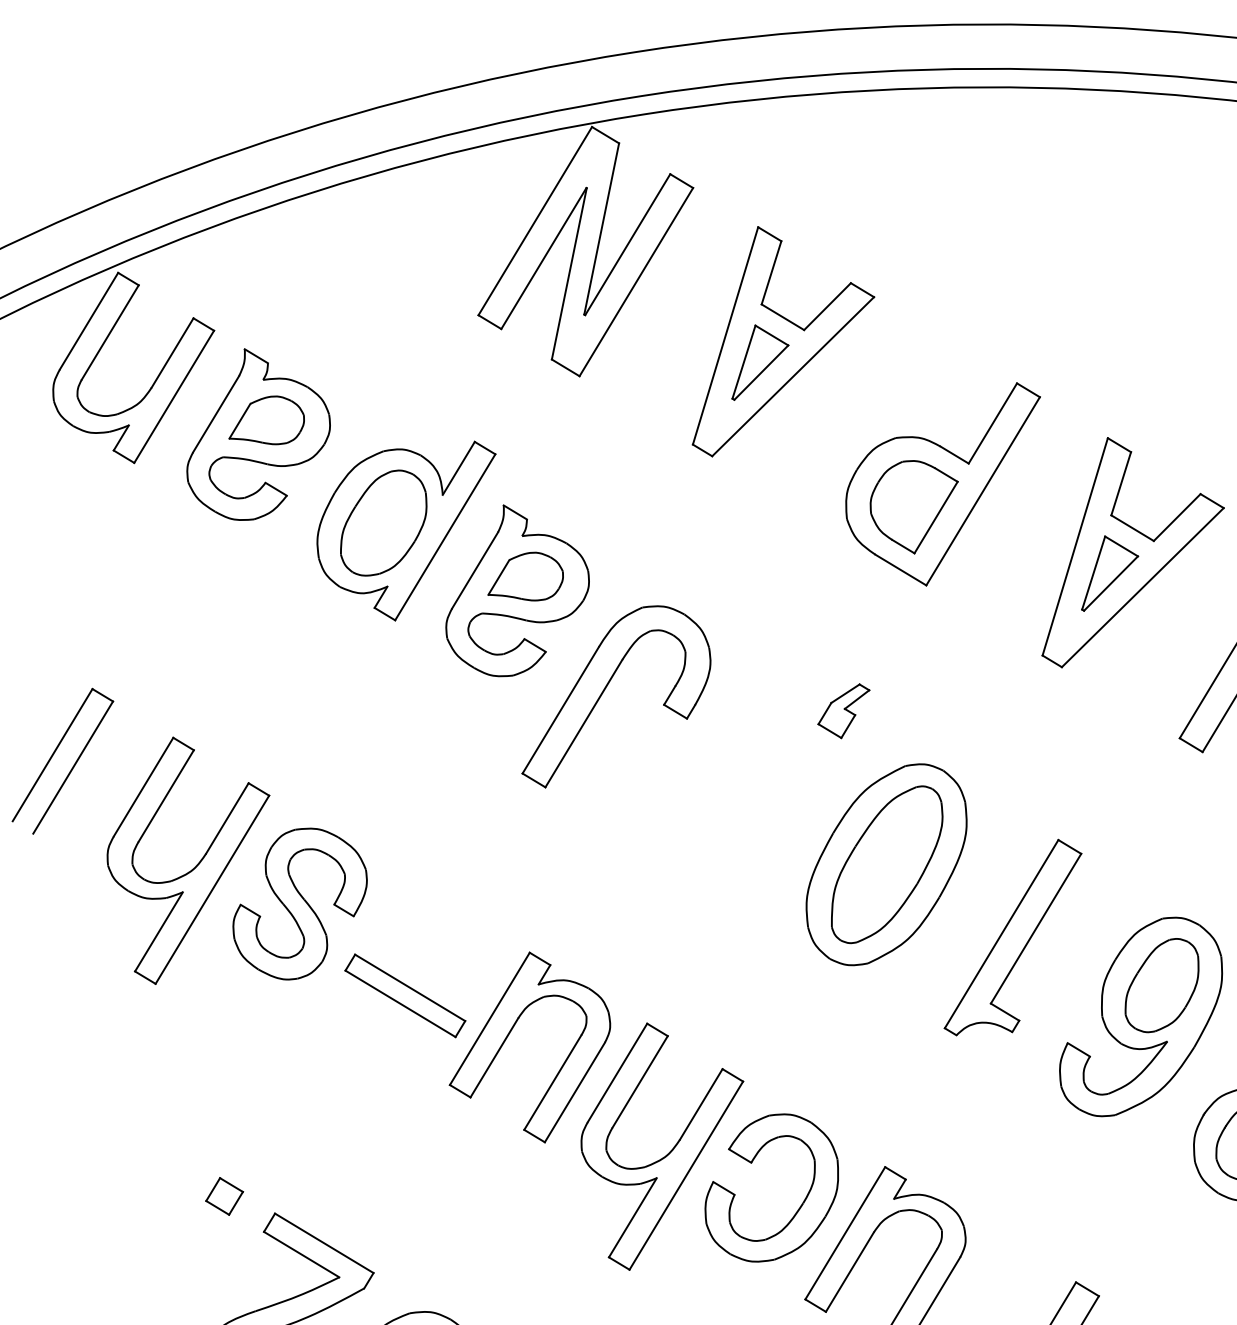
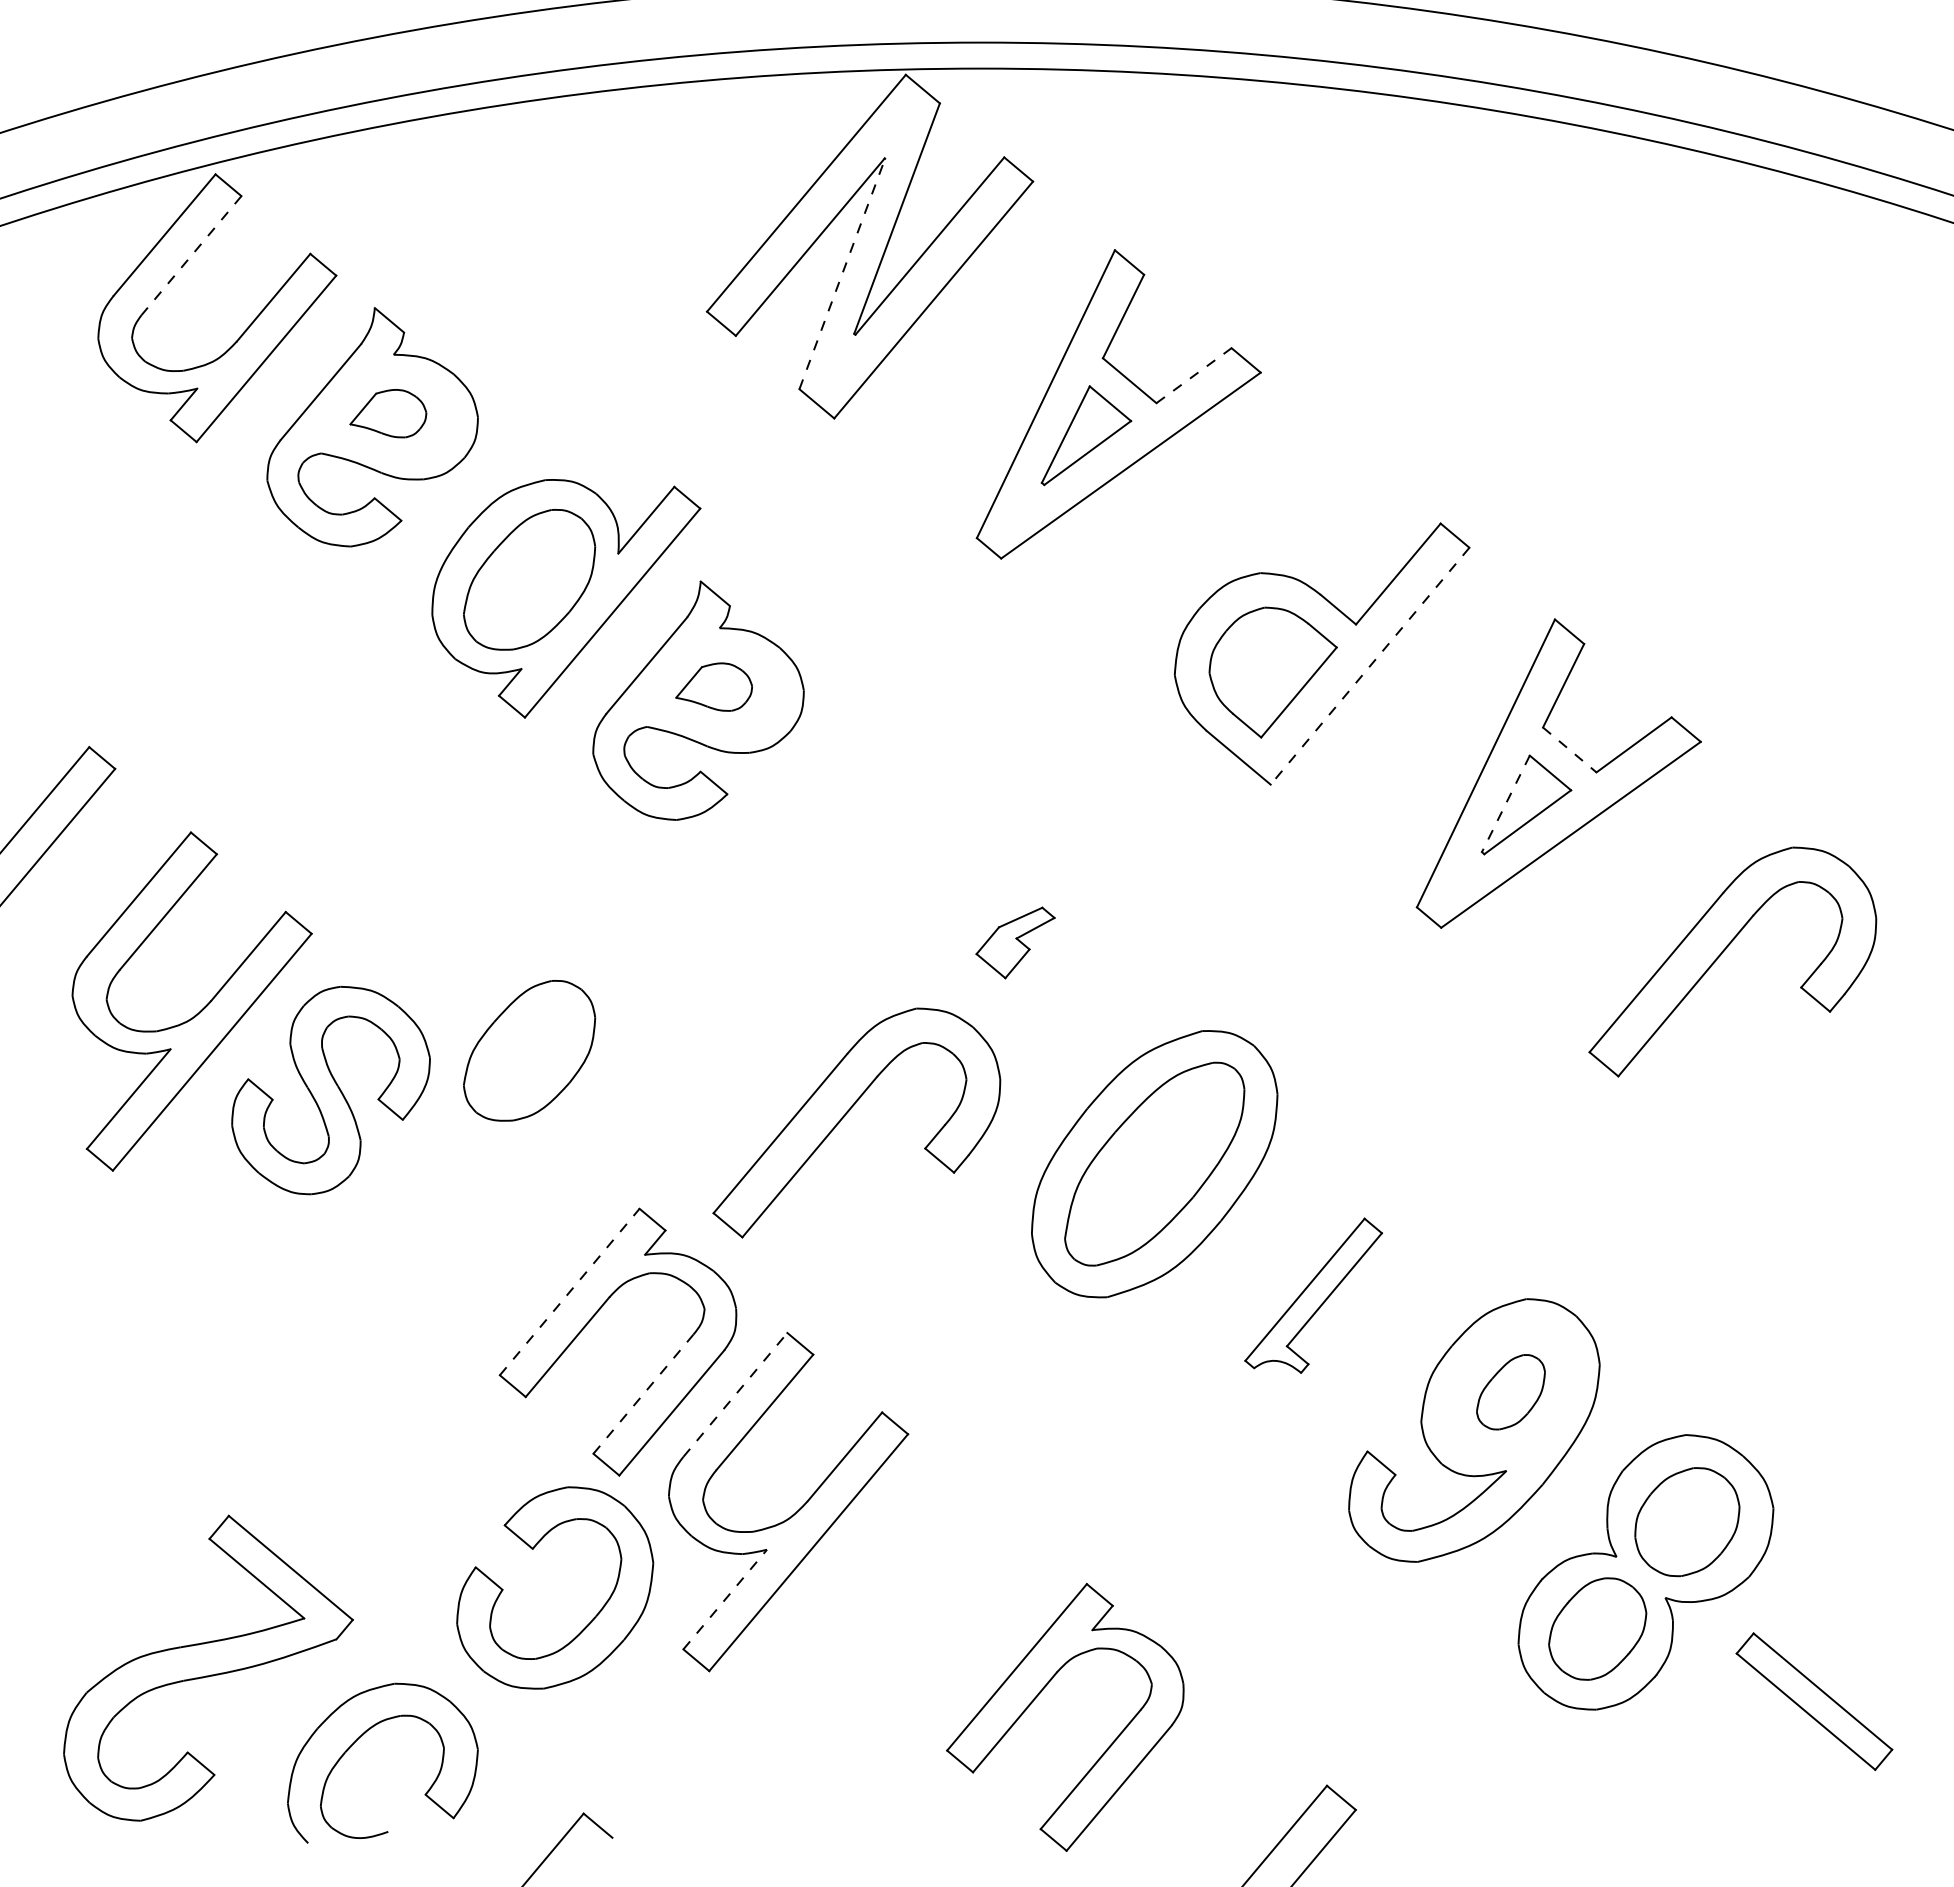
line: (569, 274) -> (842, 274), solid -> dashed
line: (827, 306) -> (1194, 375), solid -> dashed
line: (110, 332) -> (191, 255), solid -> dashed
part: (265, 421) -> (388, 413), size x0.7
line: (983, 491) -> (1370, 666), solid -> dashed
line: (1132, 527) -> (1569, 749), solid -> dashed
line: (1093, 572) -> (1505, 803), solid -> dashed
part: (524, 577) -> (713, 686), size x0.7
part: (604, 691) -> (845, 1116), moved
part: (844, 711) -> (1015, 942), moved
part: (435, 853) -> (529, 1050), added
part: (1012, 939) -> (1313, 1295), size x0.6
part: (1161, 985) -> (1510, 1392), size x0.6
part: (405, 995) -> (457, 1241), removed
line: (489, 1019) -> (569, 1292), solid -> dashed
line: (617, 1072) -> (735, 1394), solid -> dashed
line: (552, 1082) -> (643, 1394), solid -> dashed
part: (751, 1163) -> (533, 1549), moved
part: (224, 1196) -> (162, 1480), removed
line: (633, 1217) -> (725, 1599), solid -> dashed

